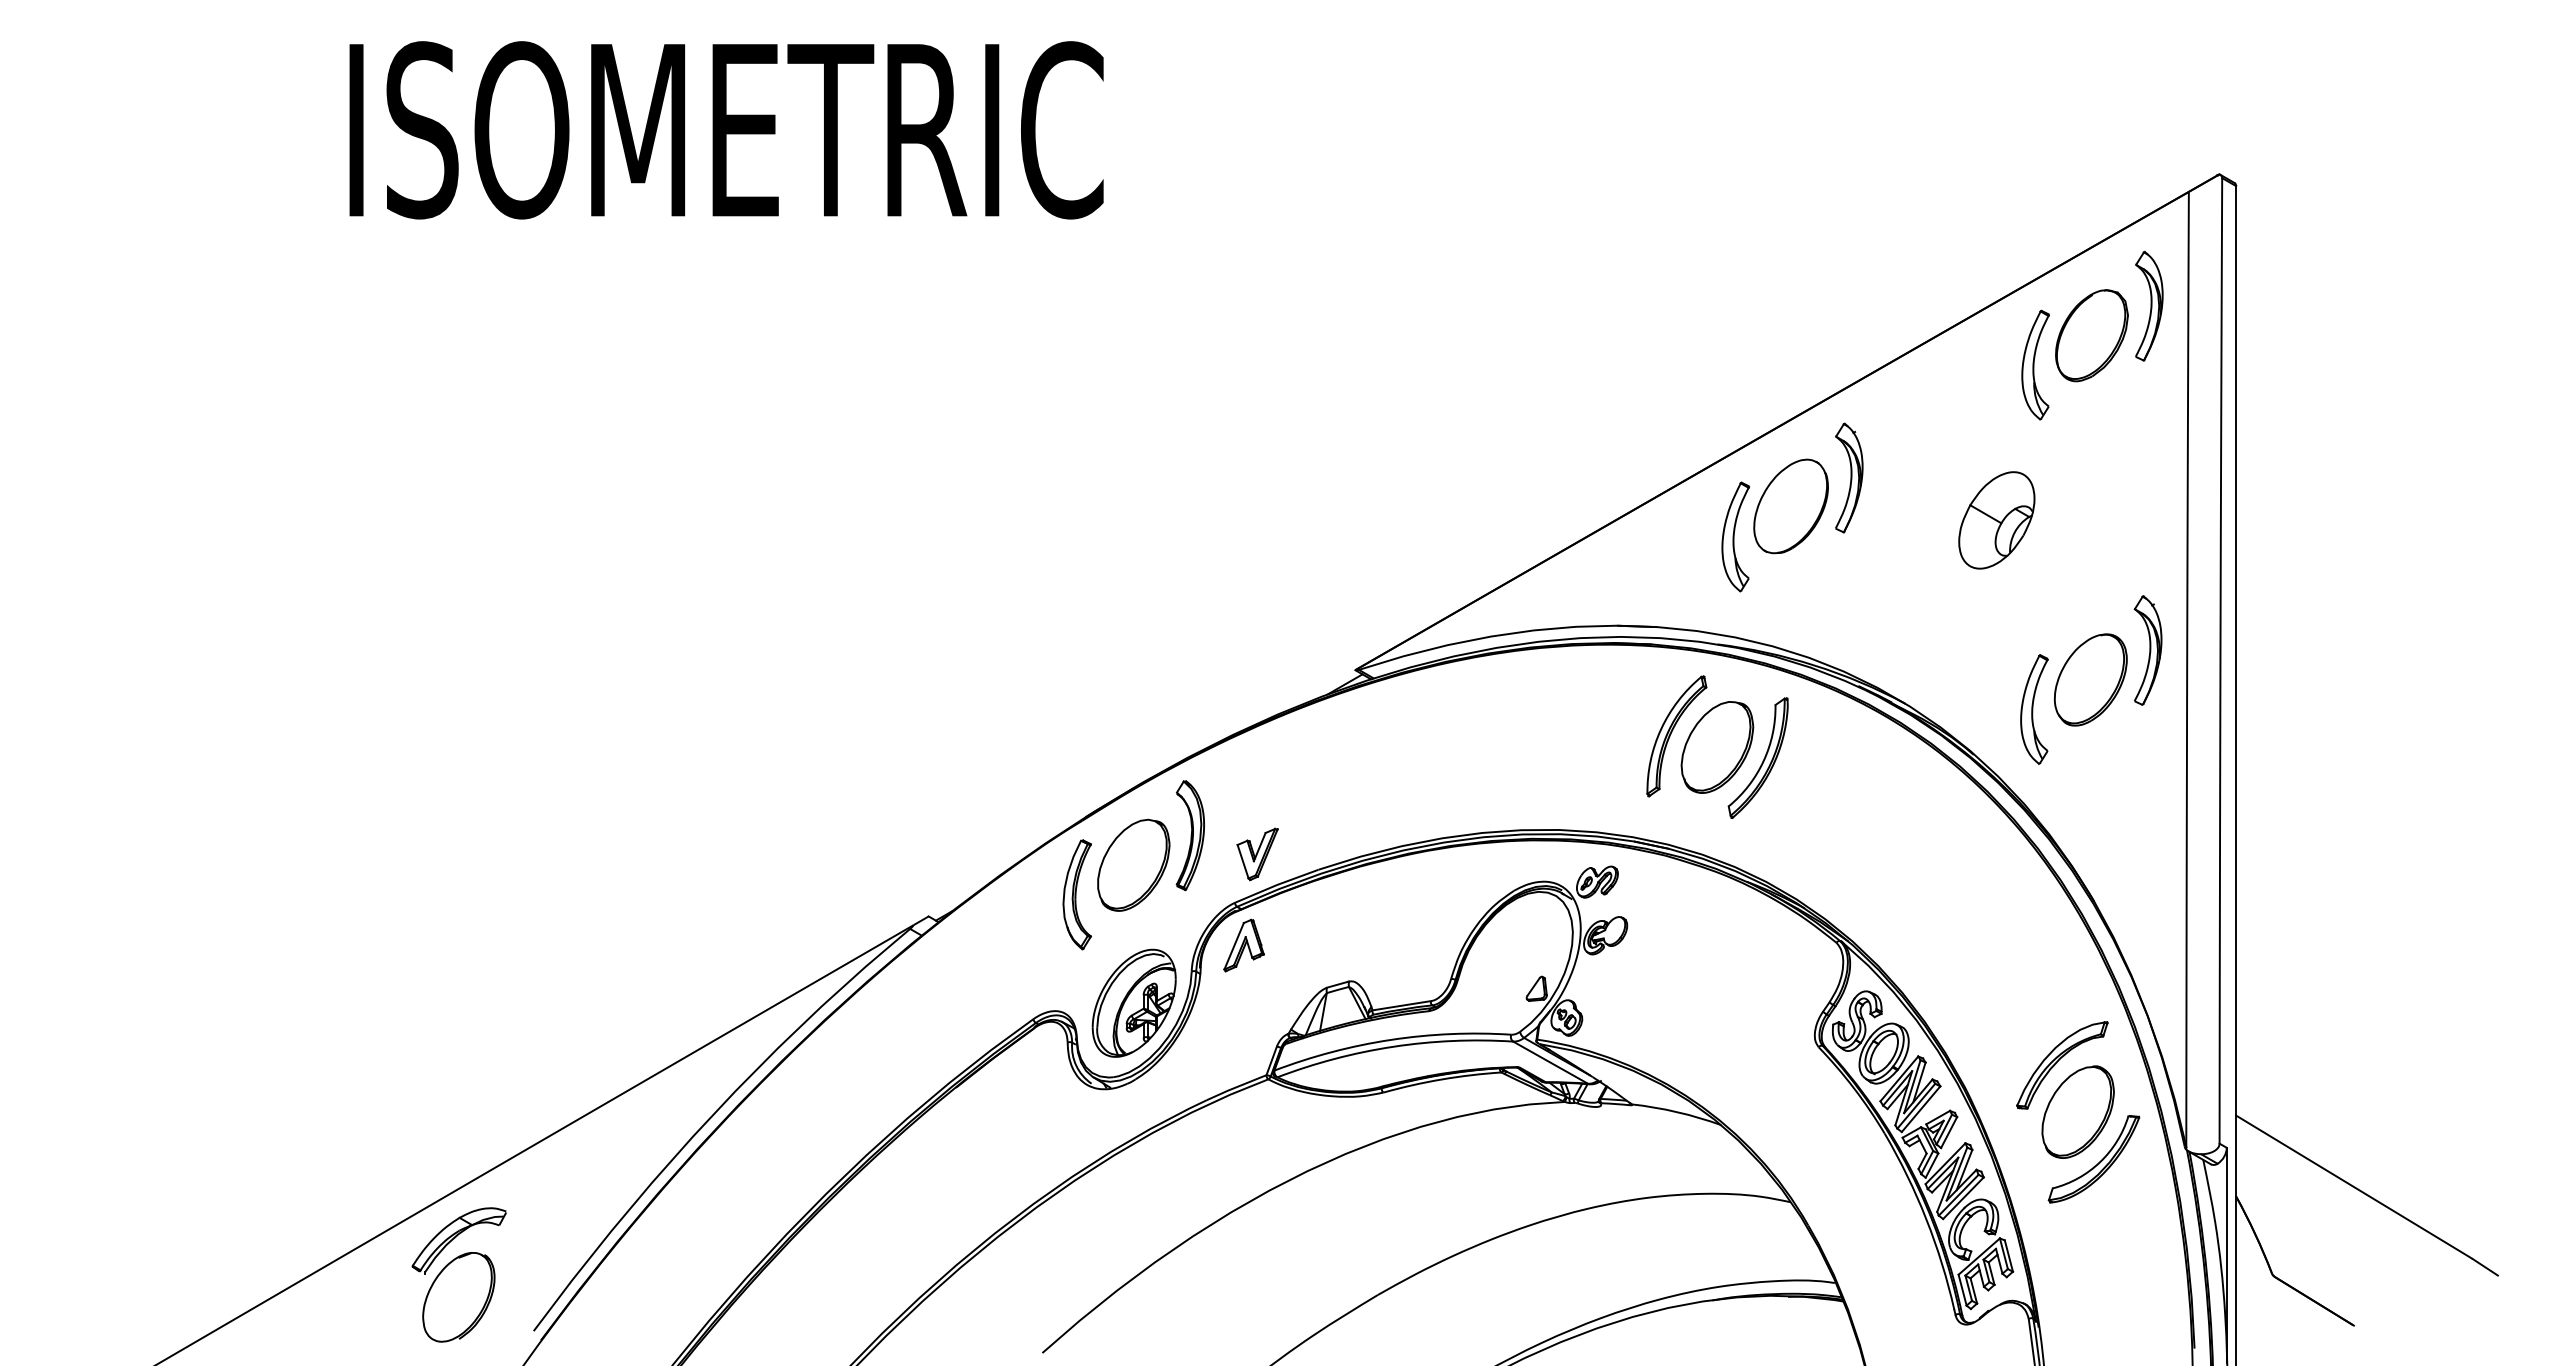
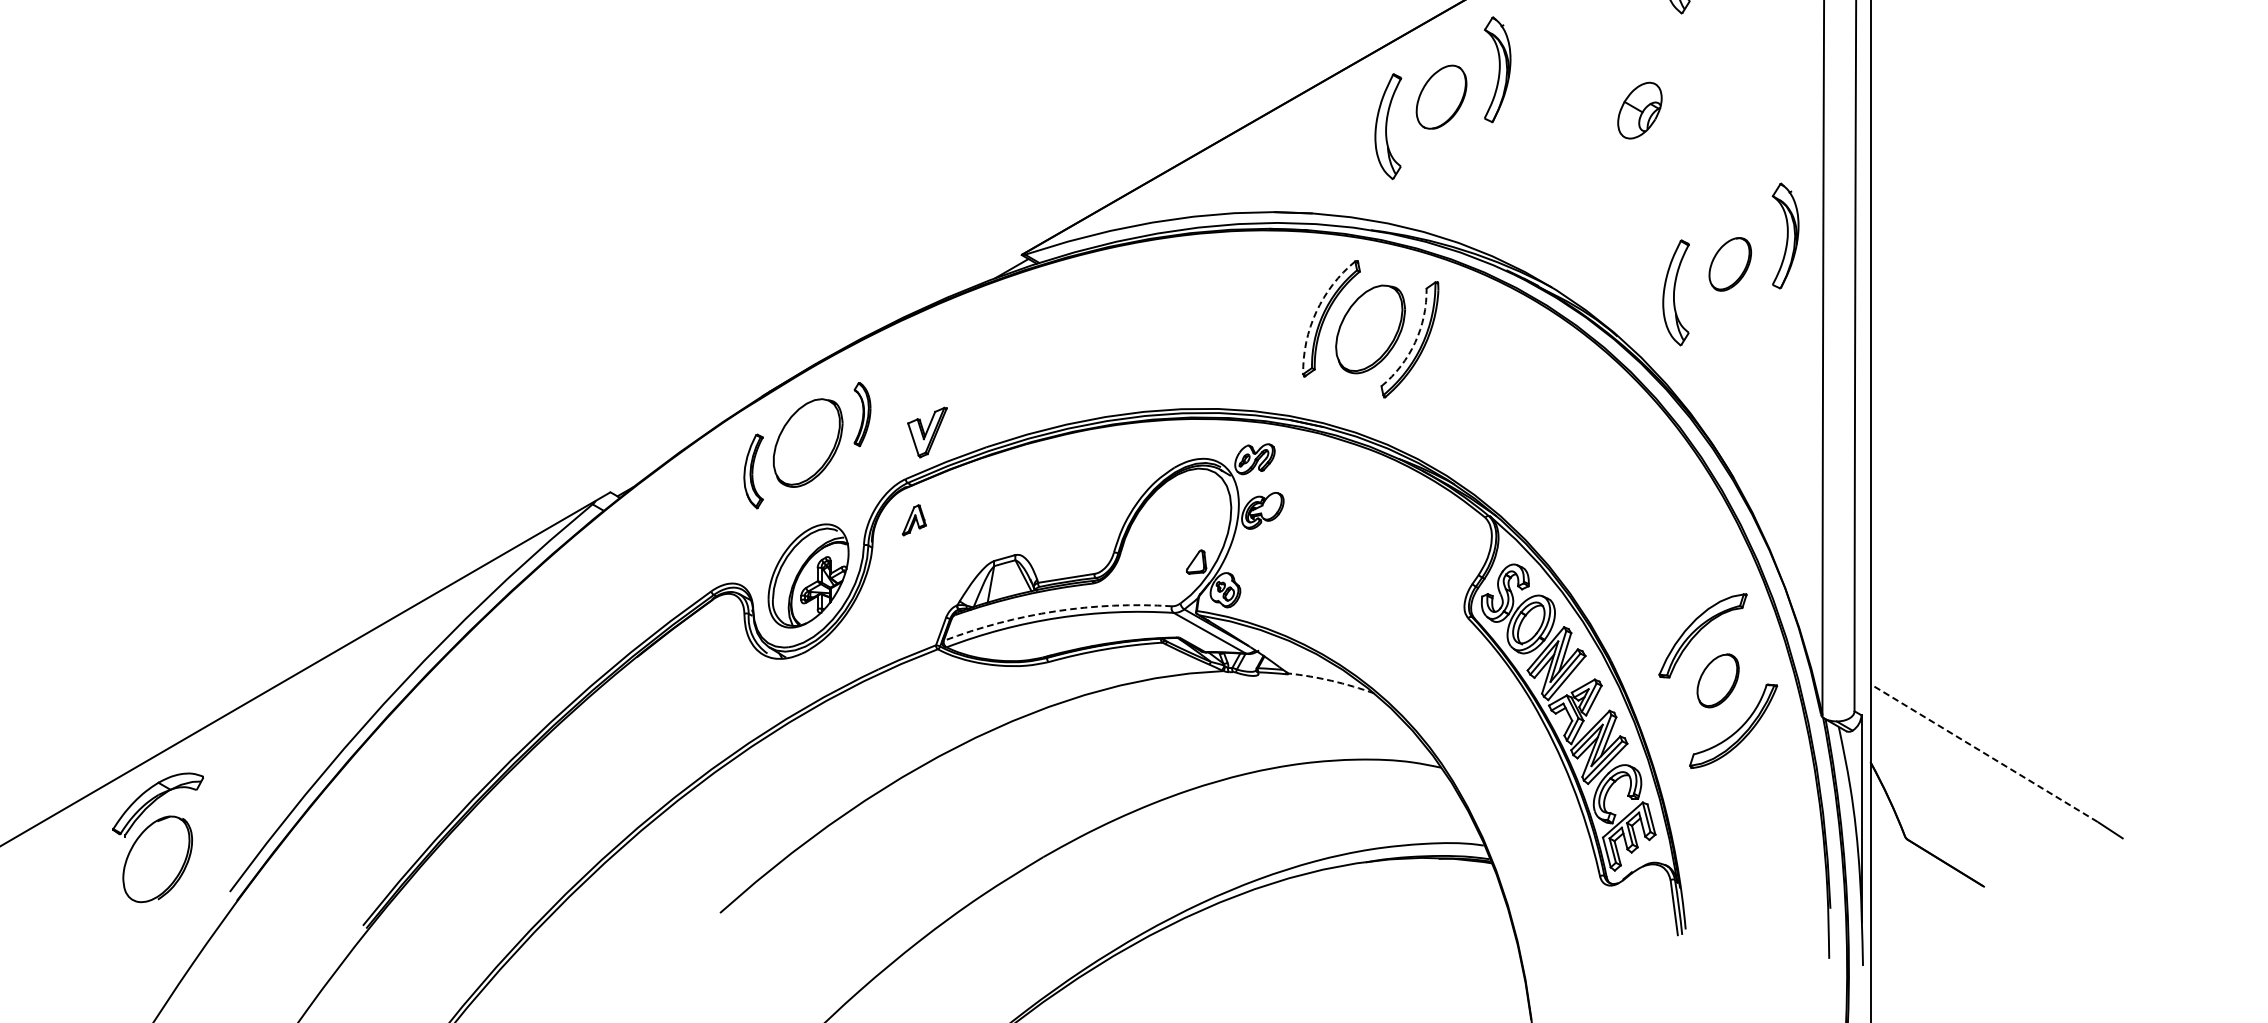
part: (1790, 506) -> (1441, 97), size x0.7
part: (1996, 520) -> (1639, 110), size x0.6
part: (2090, 679) -> (1730, 263), size x0.6
arc: (1661, 729) -> (1316, 312), solid -> dashed
arc: (1763, 761) -> (1415, 342), solid -> dashed
part: (1189, 835) -> (861, 414), size x0.6
part: (1076, 894) -> (752, 471), size x0.7
part: (1243, 945) -> (913, 520), size x0.6
arc: (1390, 1039) -> (1055, 610), solid -> dashed
part: (2077, 1111) -> (1717, 680), size x0.6
arc: (1677, 1112) -> (1332, 681), solid -> dashed
line: (2354, 1187) -> (1984, 753), solid -> dashed

